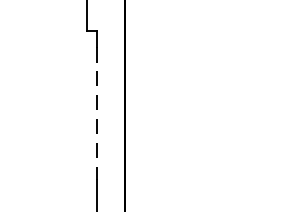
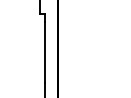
line: (96, 113) -> (44, 52), dashed -> solid

